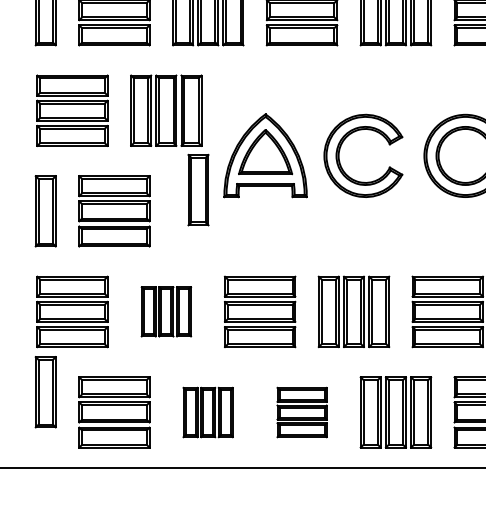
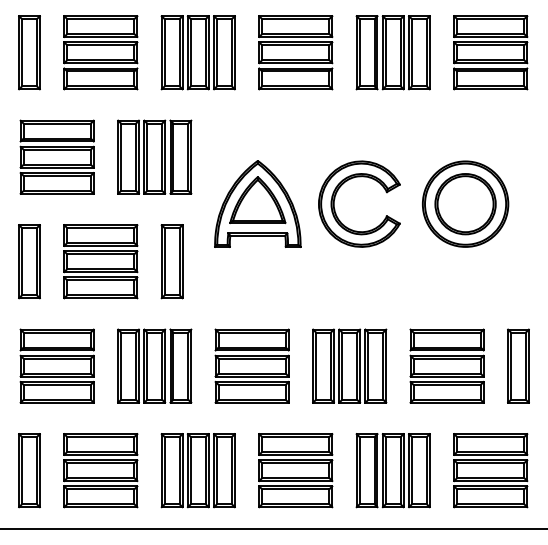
part: (197, 189) -> (171, 261), moved
part: (166, 311) -> (154, 365), size x1.43
part: (45, 392) -> (29, 470), moved
part: (207, 412) -> (197, 470), size x1.43
part: (301, 412) -> (295, 470), size x1.43

